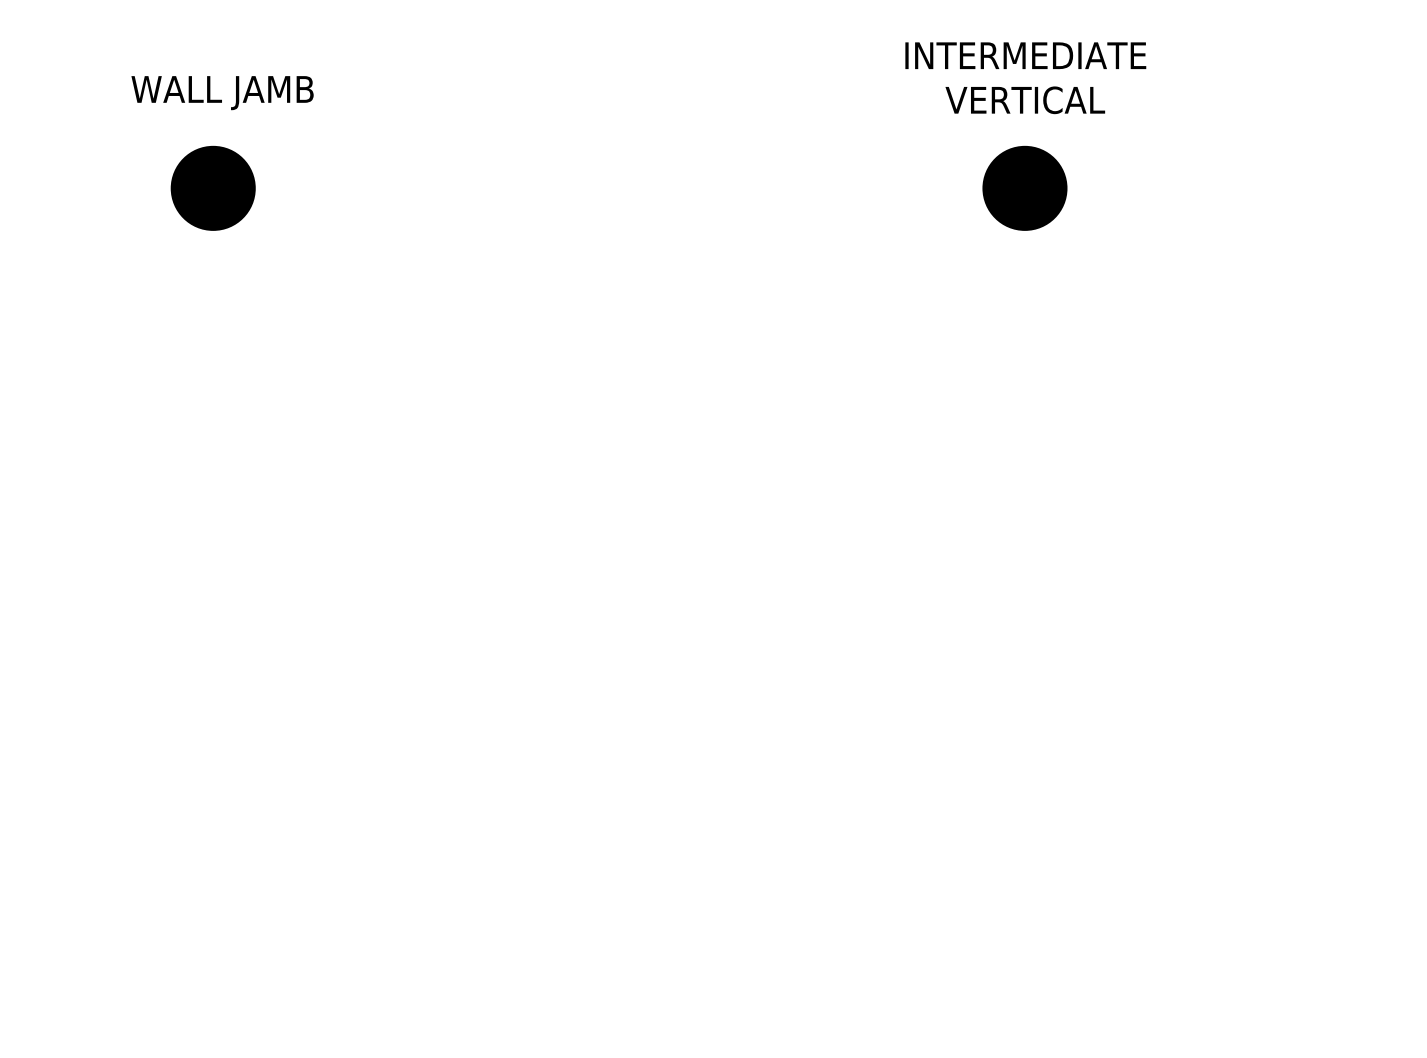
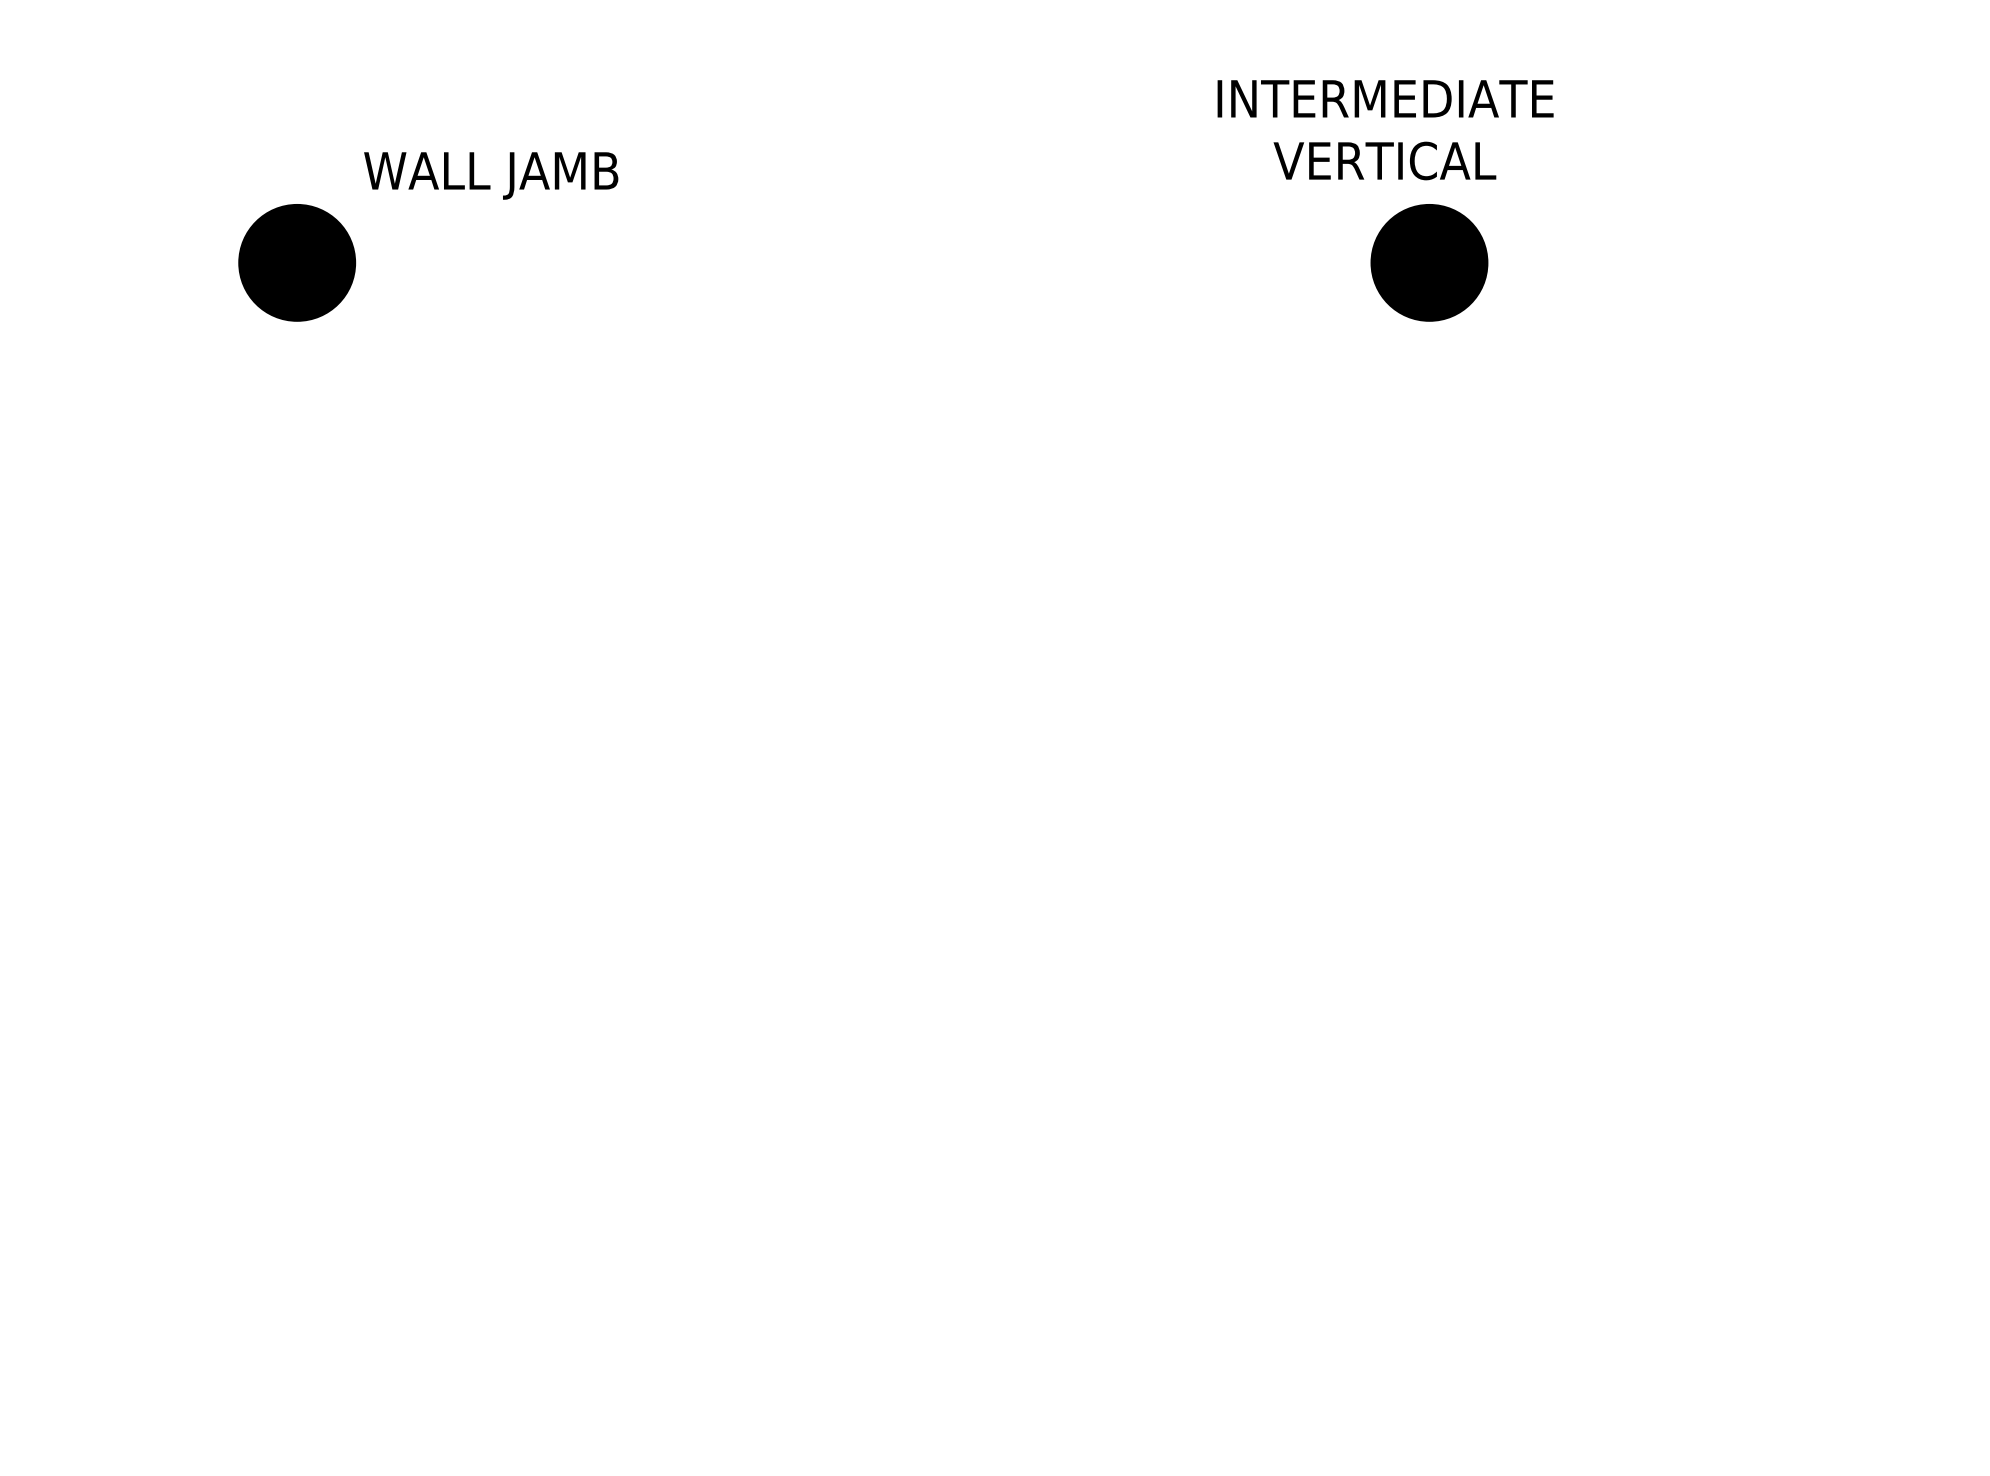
text: (1025, 78) -> (1385, 130), moved
text: (222, 92) -> (491, 175), moved

